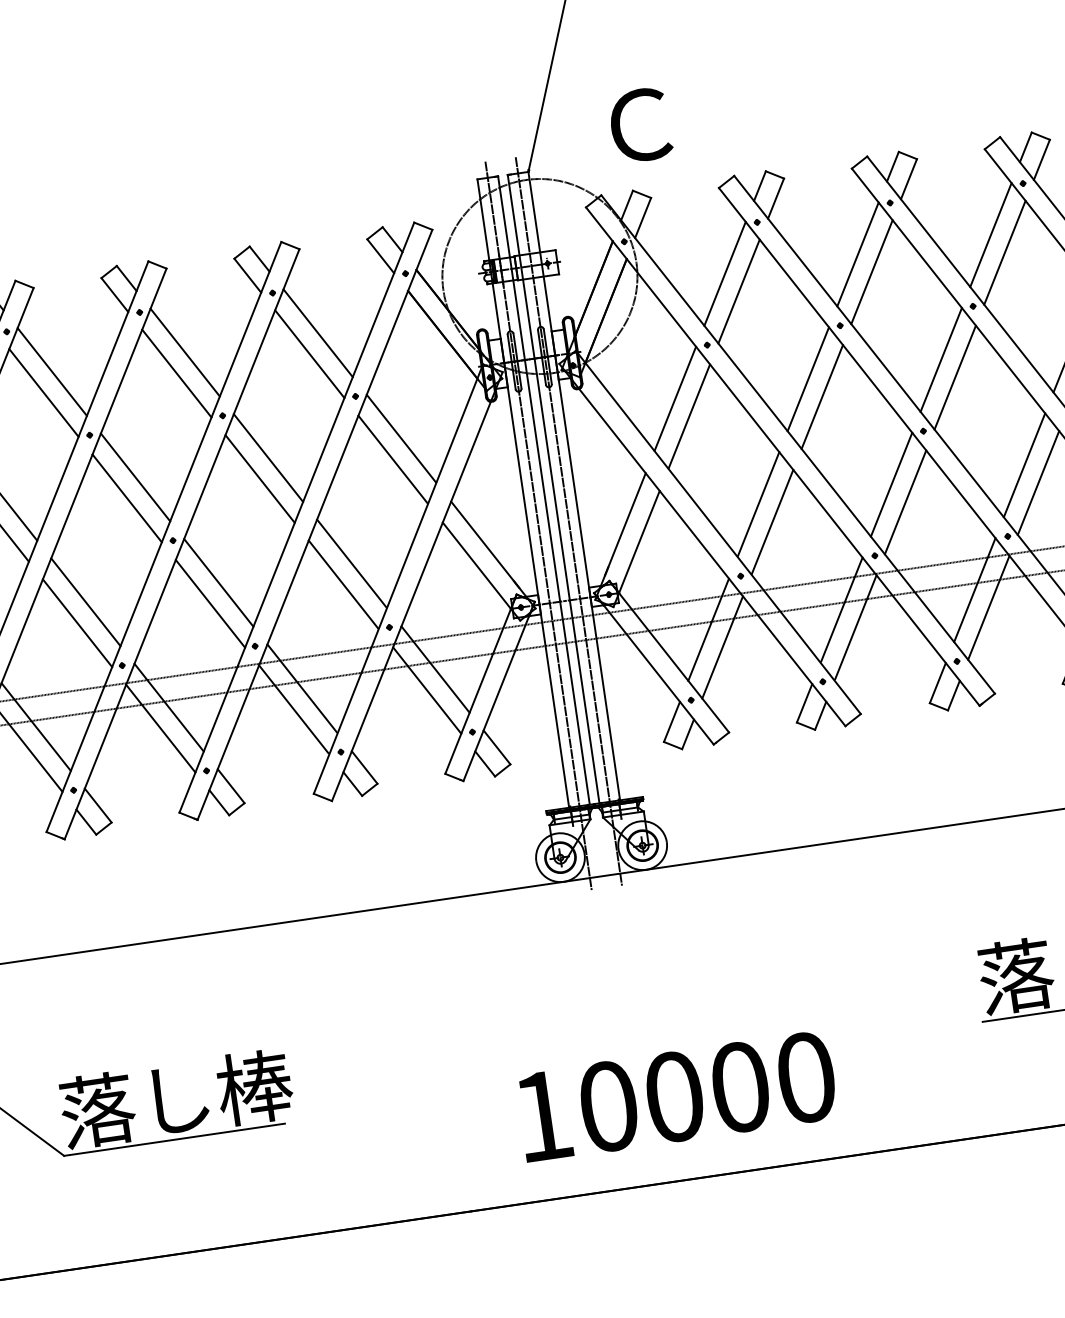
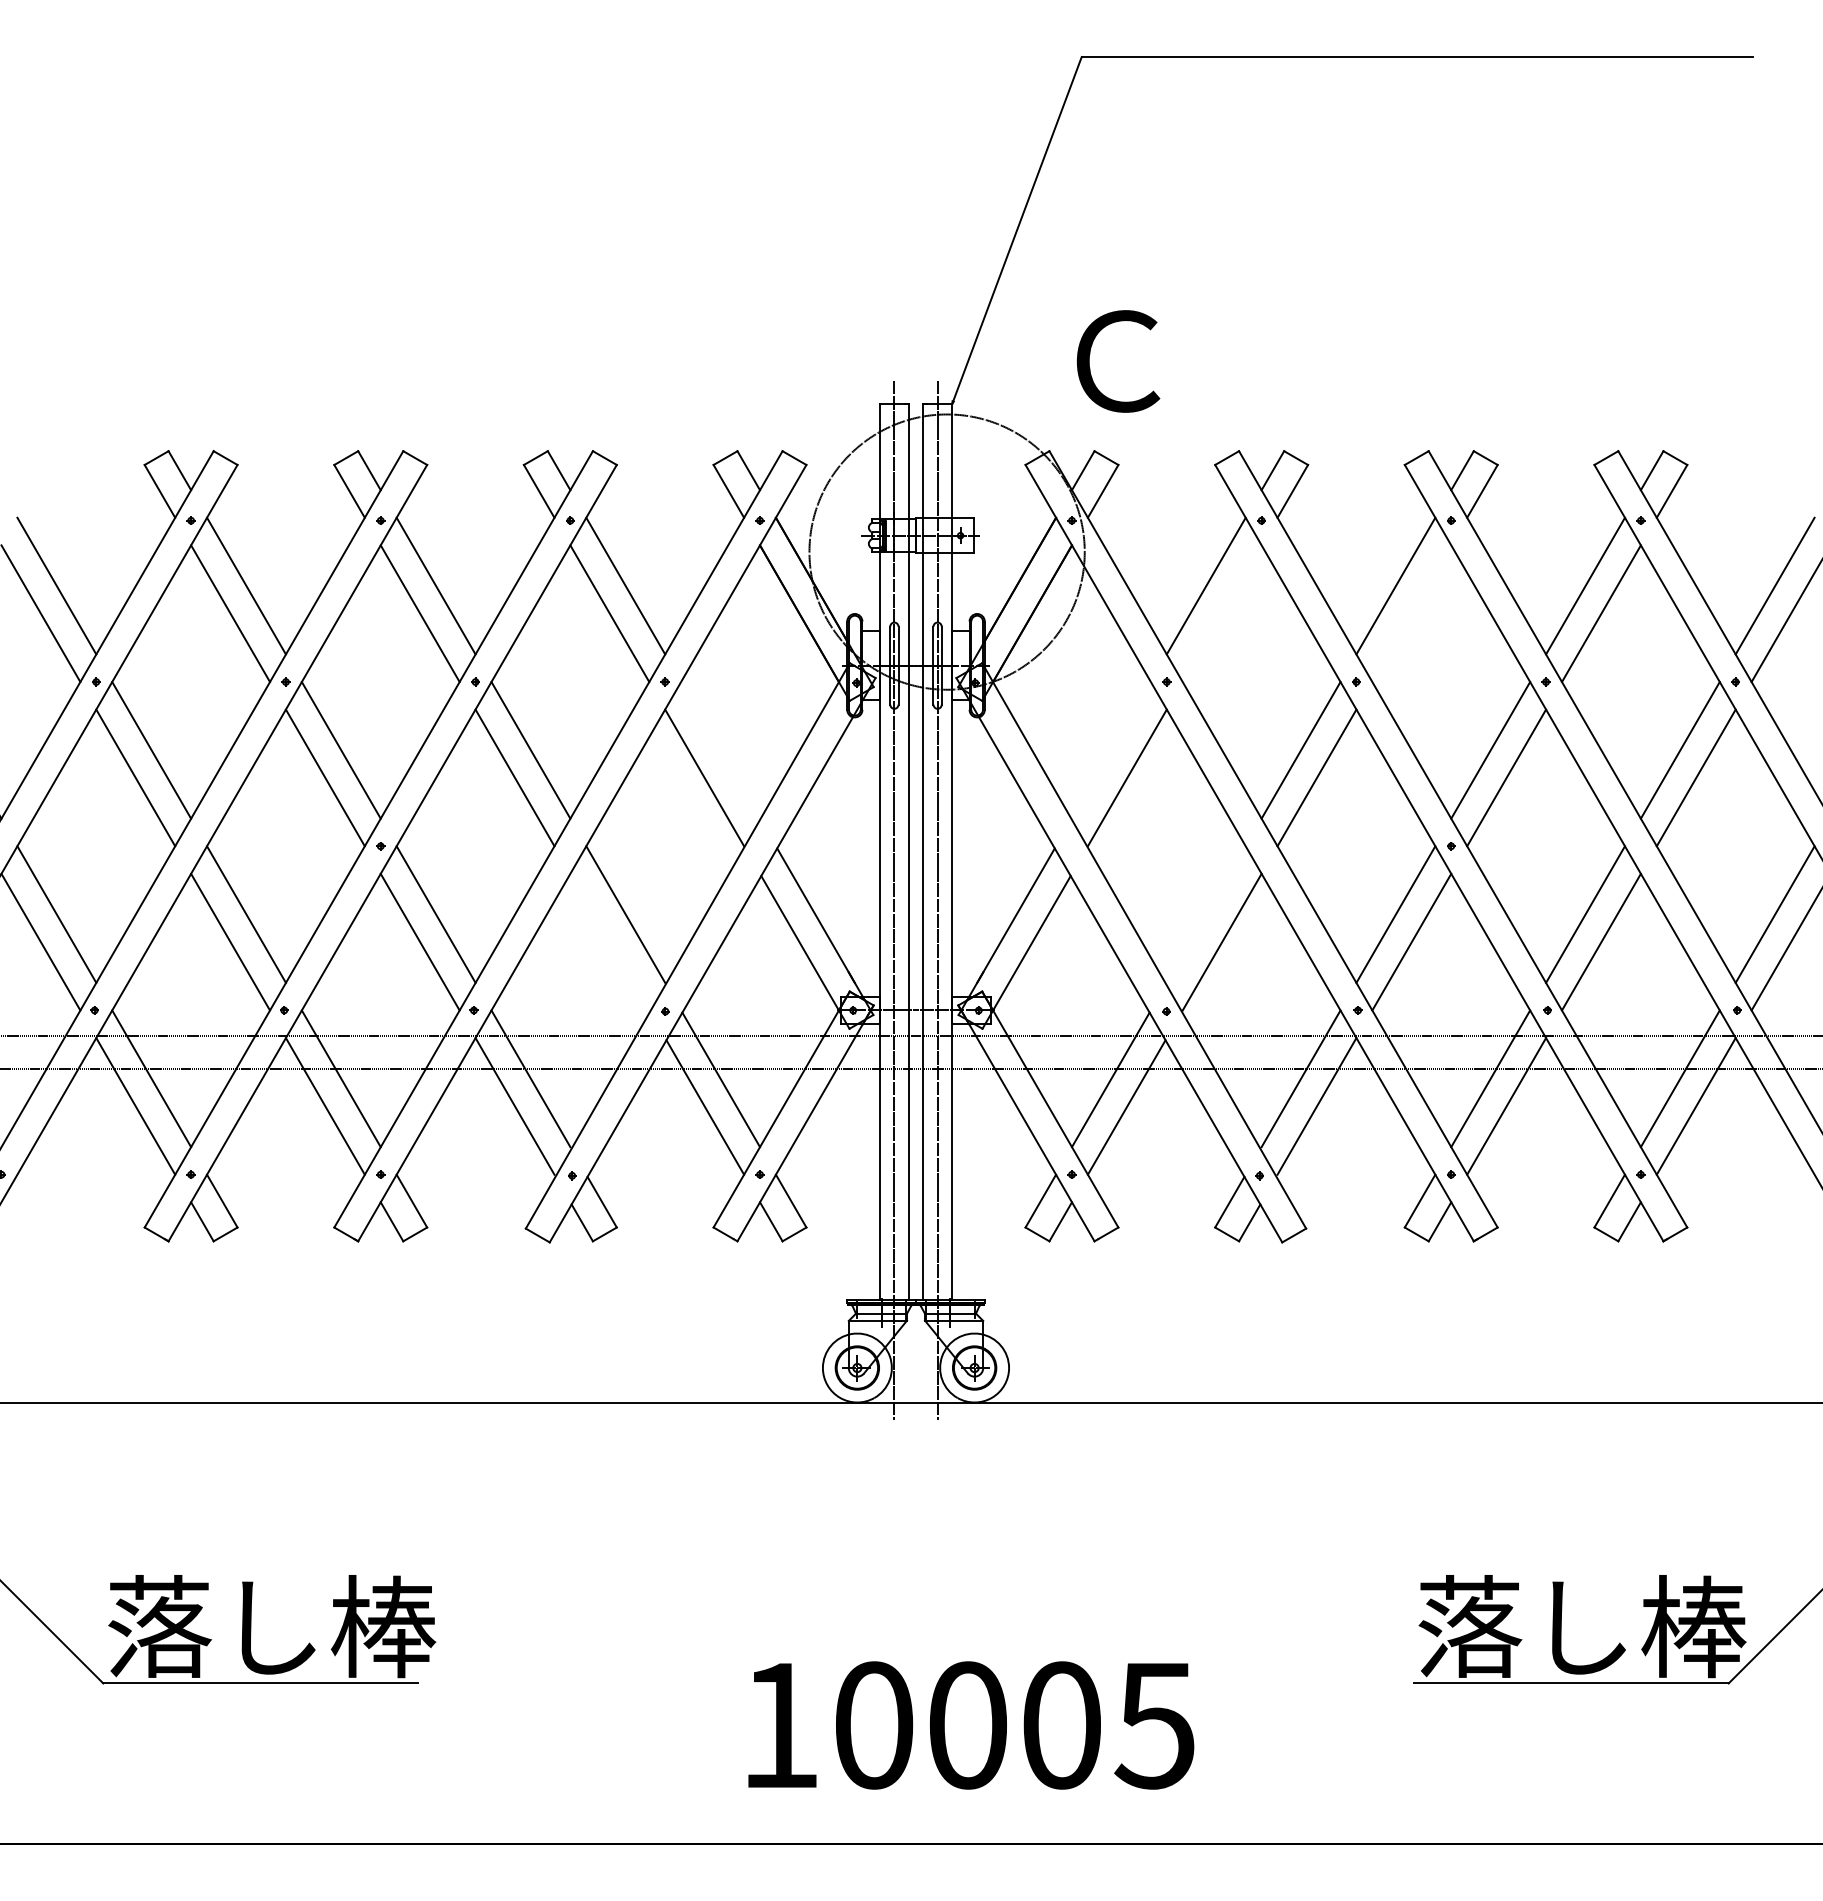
line: (871, 272) -> (1411, 613), removed
line: (738, 291) -> (1221, 613), removed
line: (674, 398) -> (1110, 750), removed
line: (401, 438) -> (720, 750), removed
line: (758, 504) -> (1205, 914), removed
line: (343, 584) -> (609, 941), removed
text: (805, 1077) -> (1154, 1725), 10000 -> 10005

